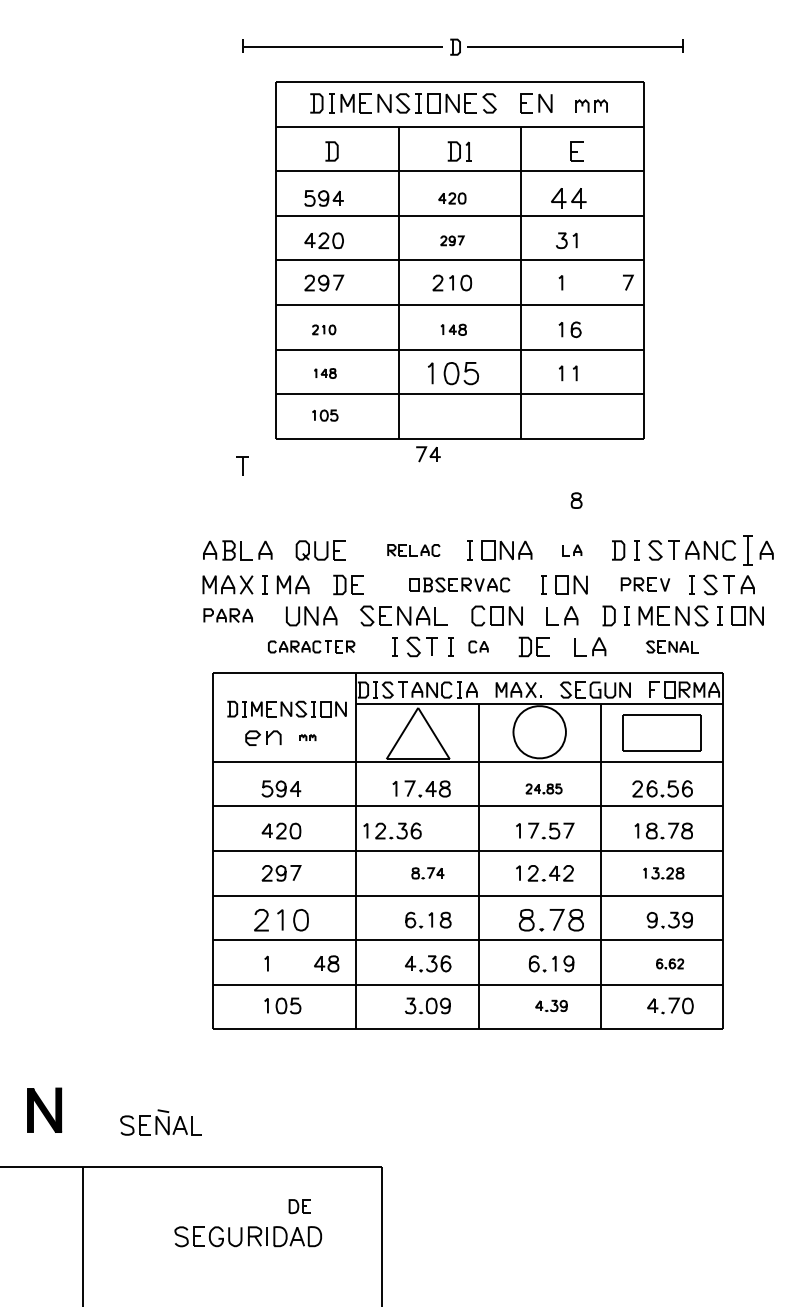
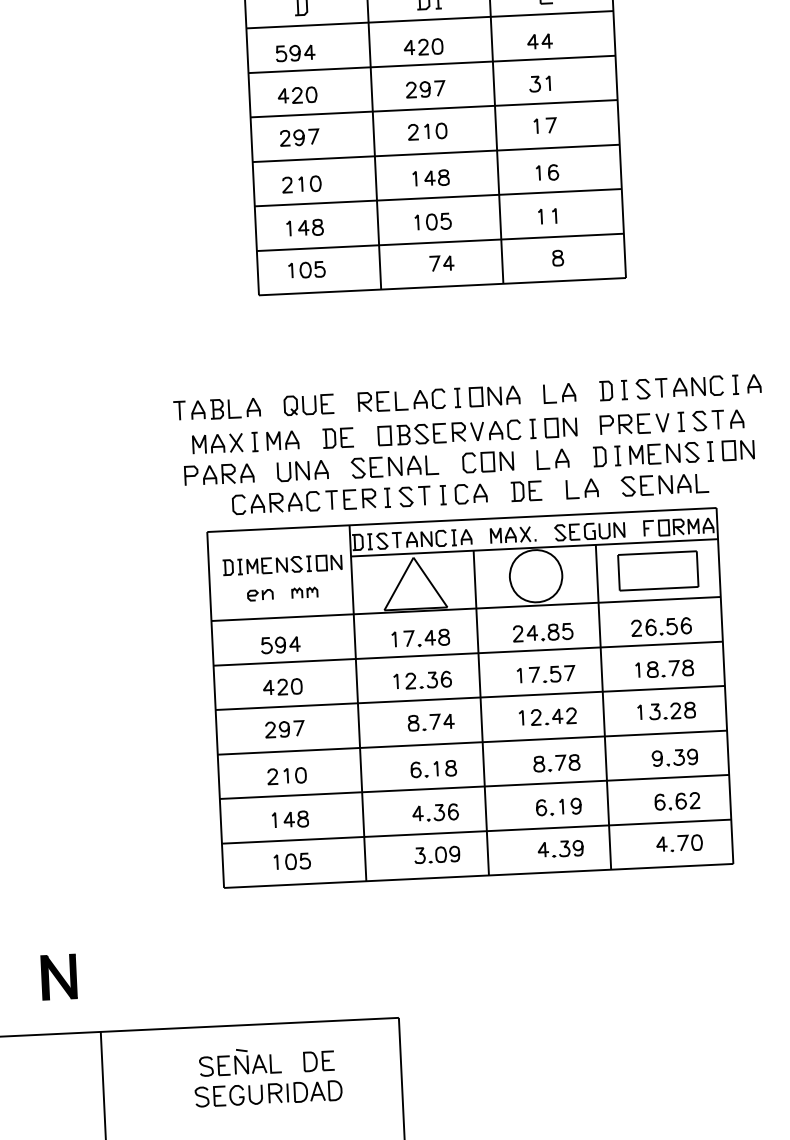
part: (568, 197) -> (539, 40), size x0.71
part: (452, 198) -> (423, 47), size x1.43
part: (452, 240) -> (425, 89), size x1.67
line: (628, 282) -> (551, 125), moved
part: (323, 329) -> (301, 184), size x1.67
part: (453, 329) -> (430, 177), size x1.43
part: (324, 373) -> (304, 227), size x1.67
part: (453, 373) -> (433, 221), size x0.71
part: (324, 415) -> (306, 269), size x1.43
part: (428, 454) -> (442, 263), moved
part: (242, 465) -> (179, 410), moved
part: (576, 500) -> (557, 258), moved
part: (413, 550) -> (401, 400), size x1.67
part: (572, 550) -> (560, 393), size x1.67
part: (747, 550) -> (735, 384), size x0.62
part: (459, 584) -> (448, 432), size x1.43
part: (645, 584) -> (634, 423), size x1.43
part: (228, 615) -> (219, 474), size x1.43
part: (311, 646) -> (304, 501), size x1.67
part: (478, 646) -> (470, 493), size x1.67
part: (672, 646) -> (664, 484), size x1.67
part: (307, 737) -> (304, 592), size x1.67
part: (263, 738) -> (260, 595), size x0.71
part: (543, 788) -> (542, 632), size x1.67
part: (391, 836) -> (421, 685), moved
part: (427, 873) -> (430, 722), size x1.43
part: (663, 873) -> (666, 711), size x1.43
part: (281, 919) -> (286, 775), size x0.71
part: (551, 919) -> (556, 762), size x0.71
part: (326, 963) -> (296, 819), moved
part: (669, 963) -> (676, 801), size x1.67
part: (551, 1005) -> (560, 848), size x1.43
part: (160, 1122) -> (239, 1061), moved
part: (299, 1206) -> (318, 1061), size x1.43

